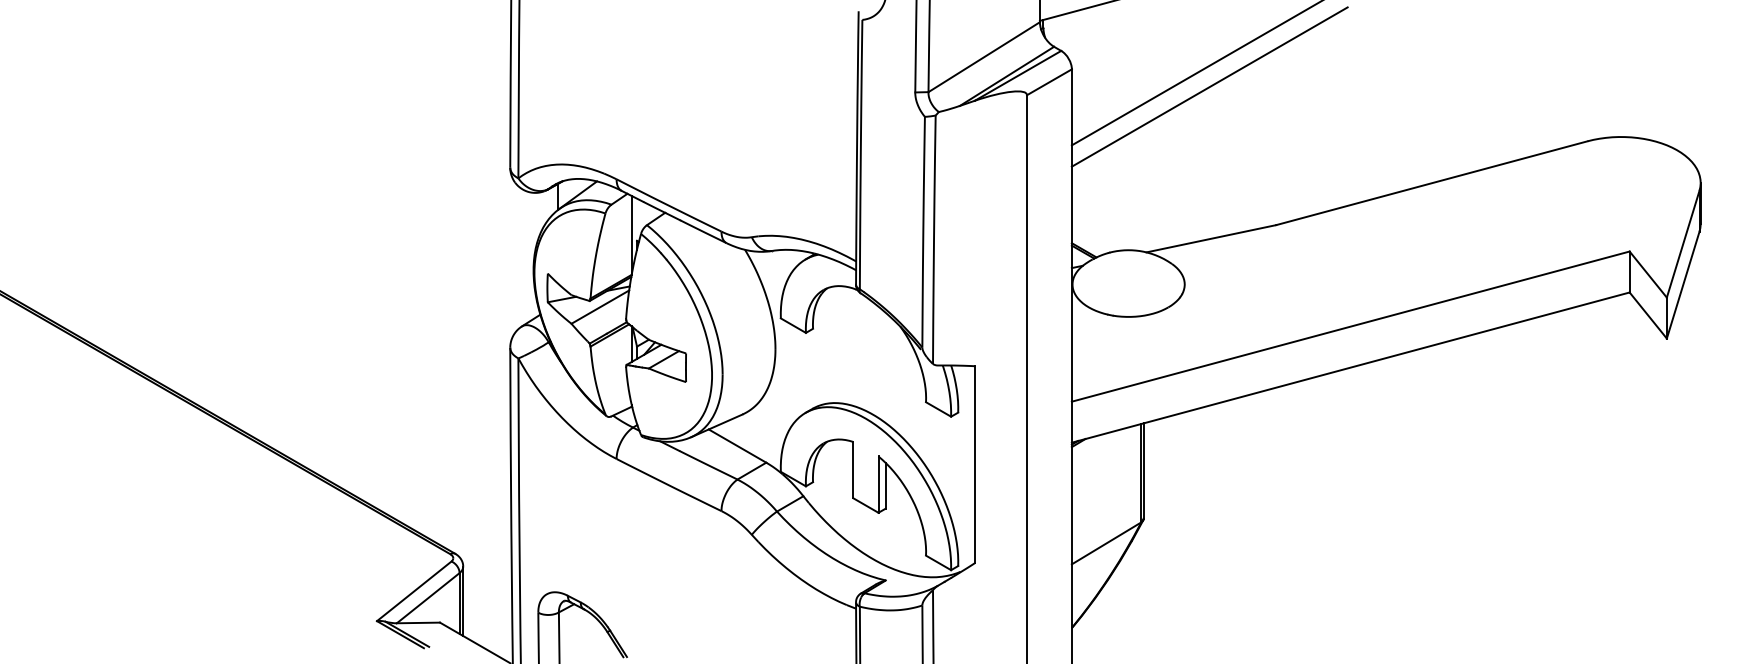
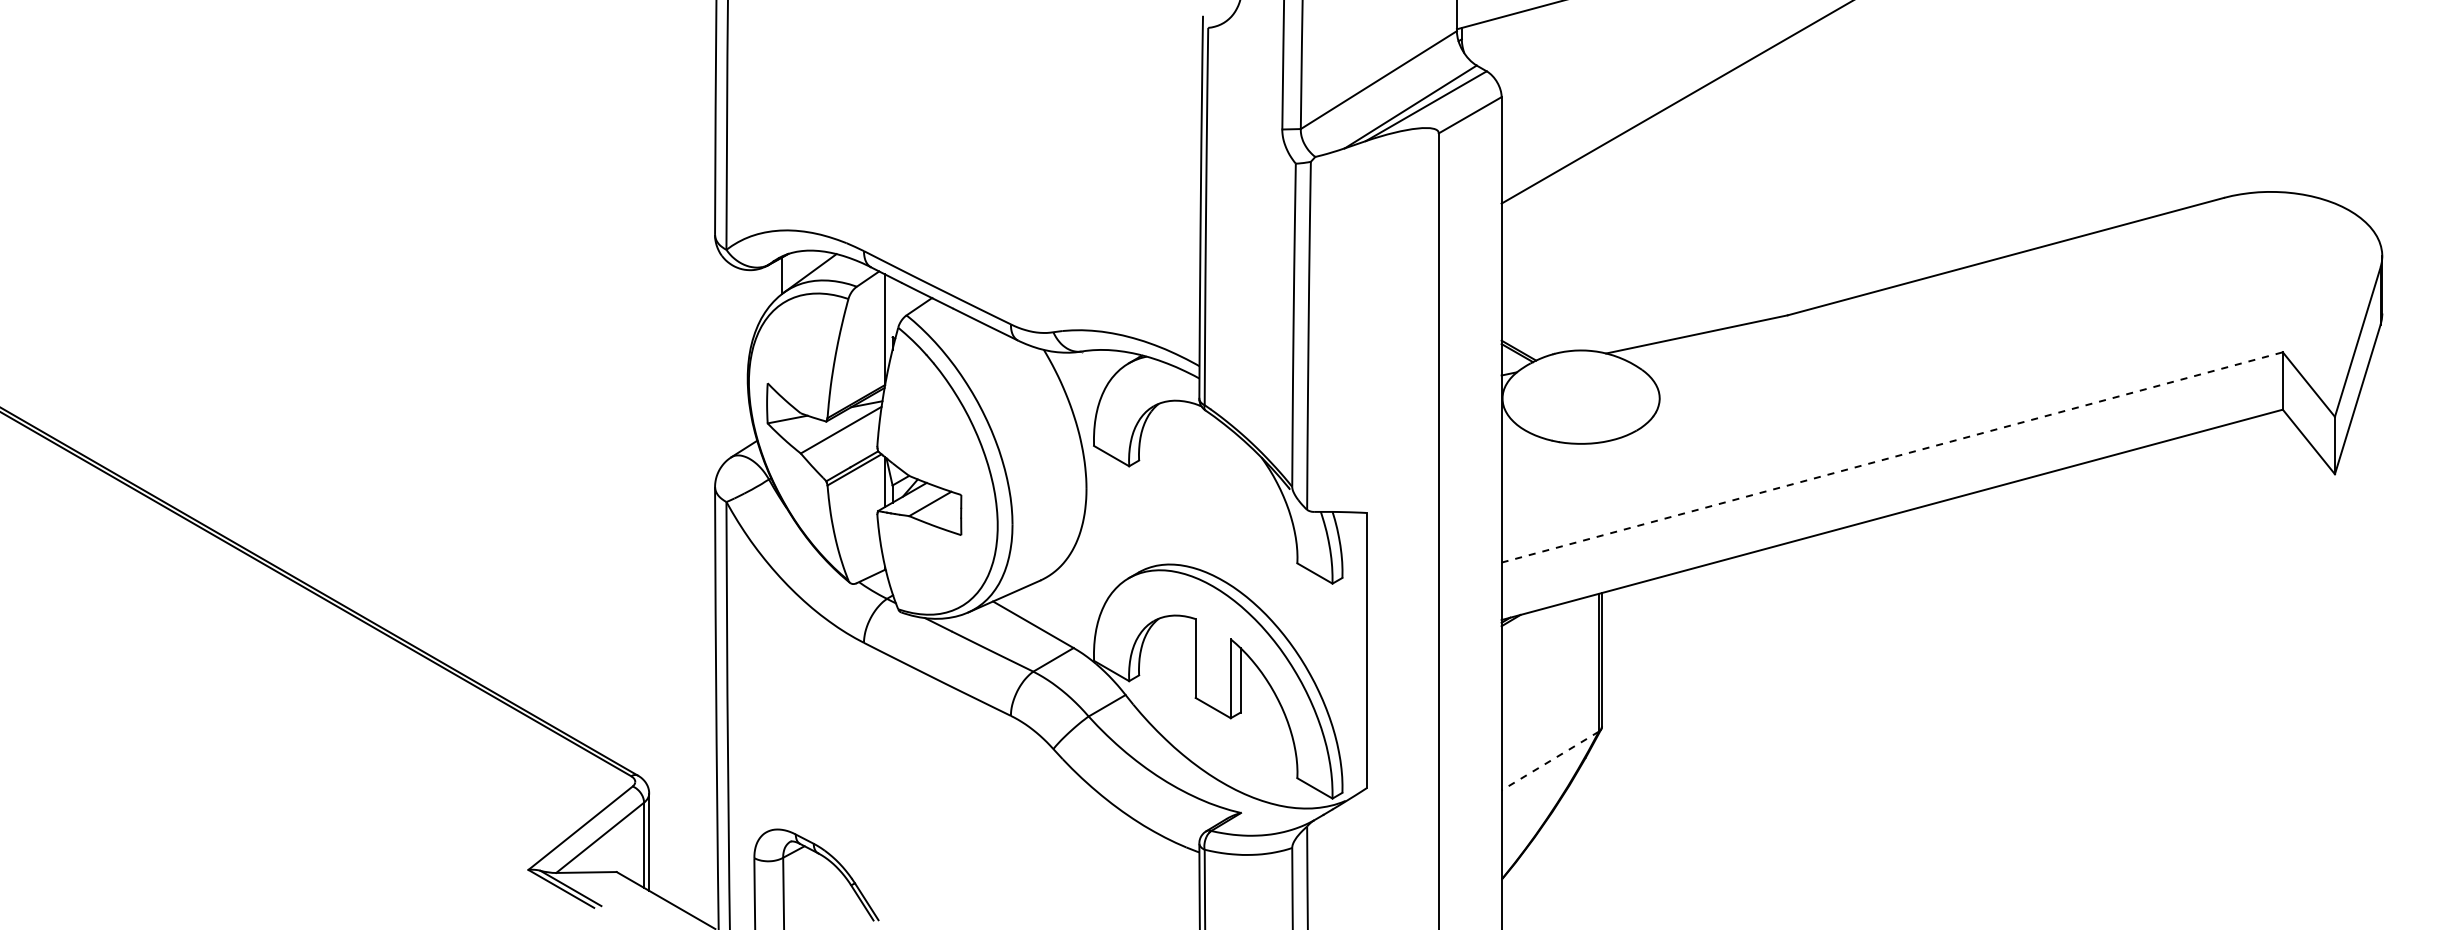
line: (1209, 86) -> (1694, 121), removed
line: (1350, 326) -> (1892, 457), solid -> dashed
line: (1106, 543) -> (1550, 761), solid -> dashed

